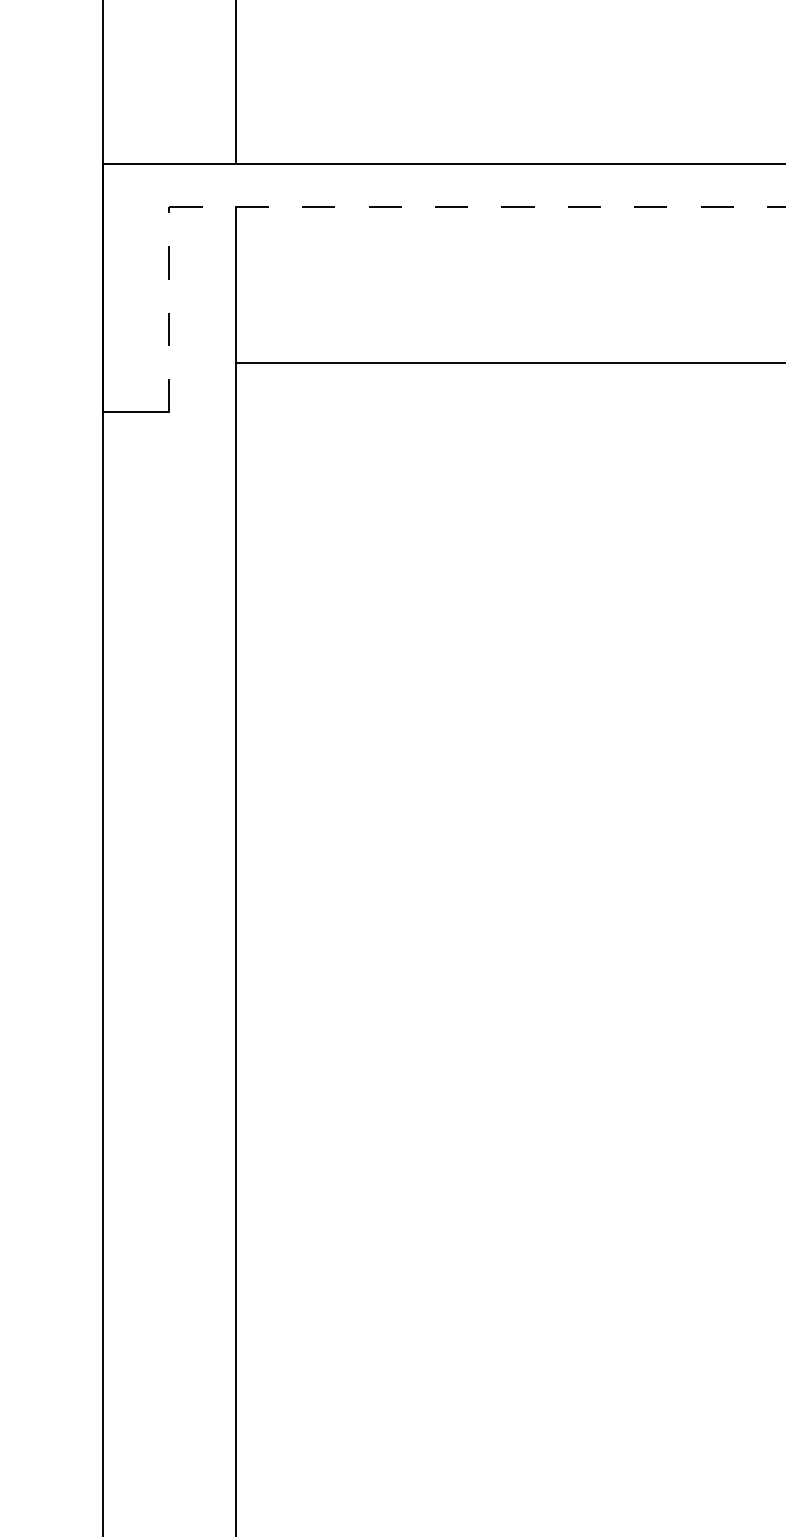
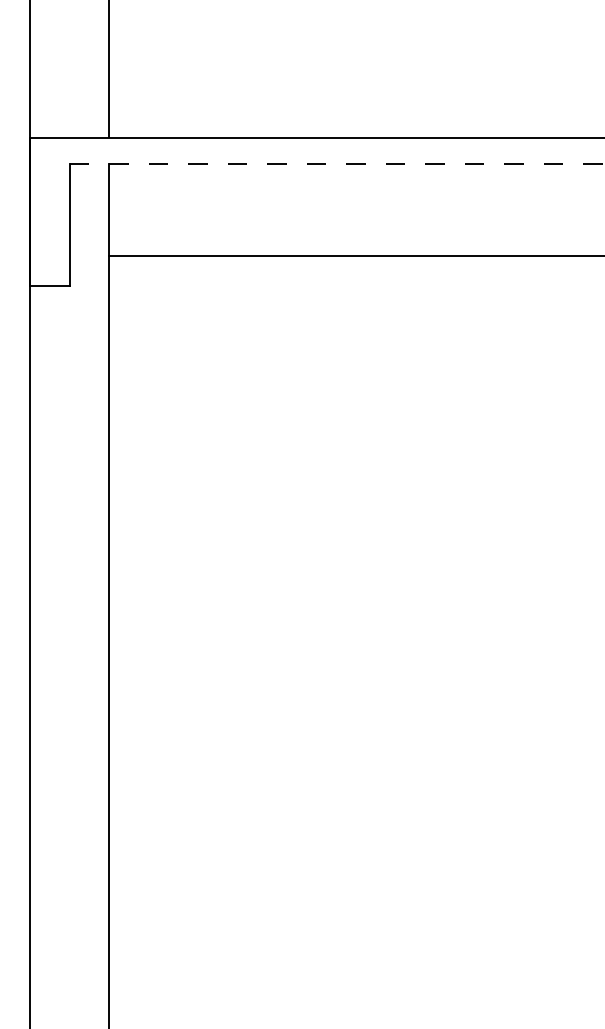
line: (169, 309) -> (69, 224), dashed -> solid

